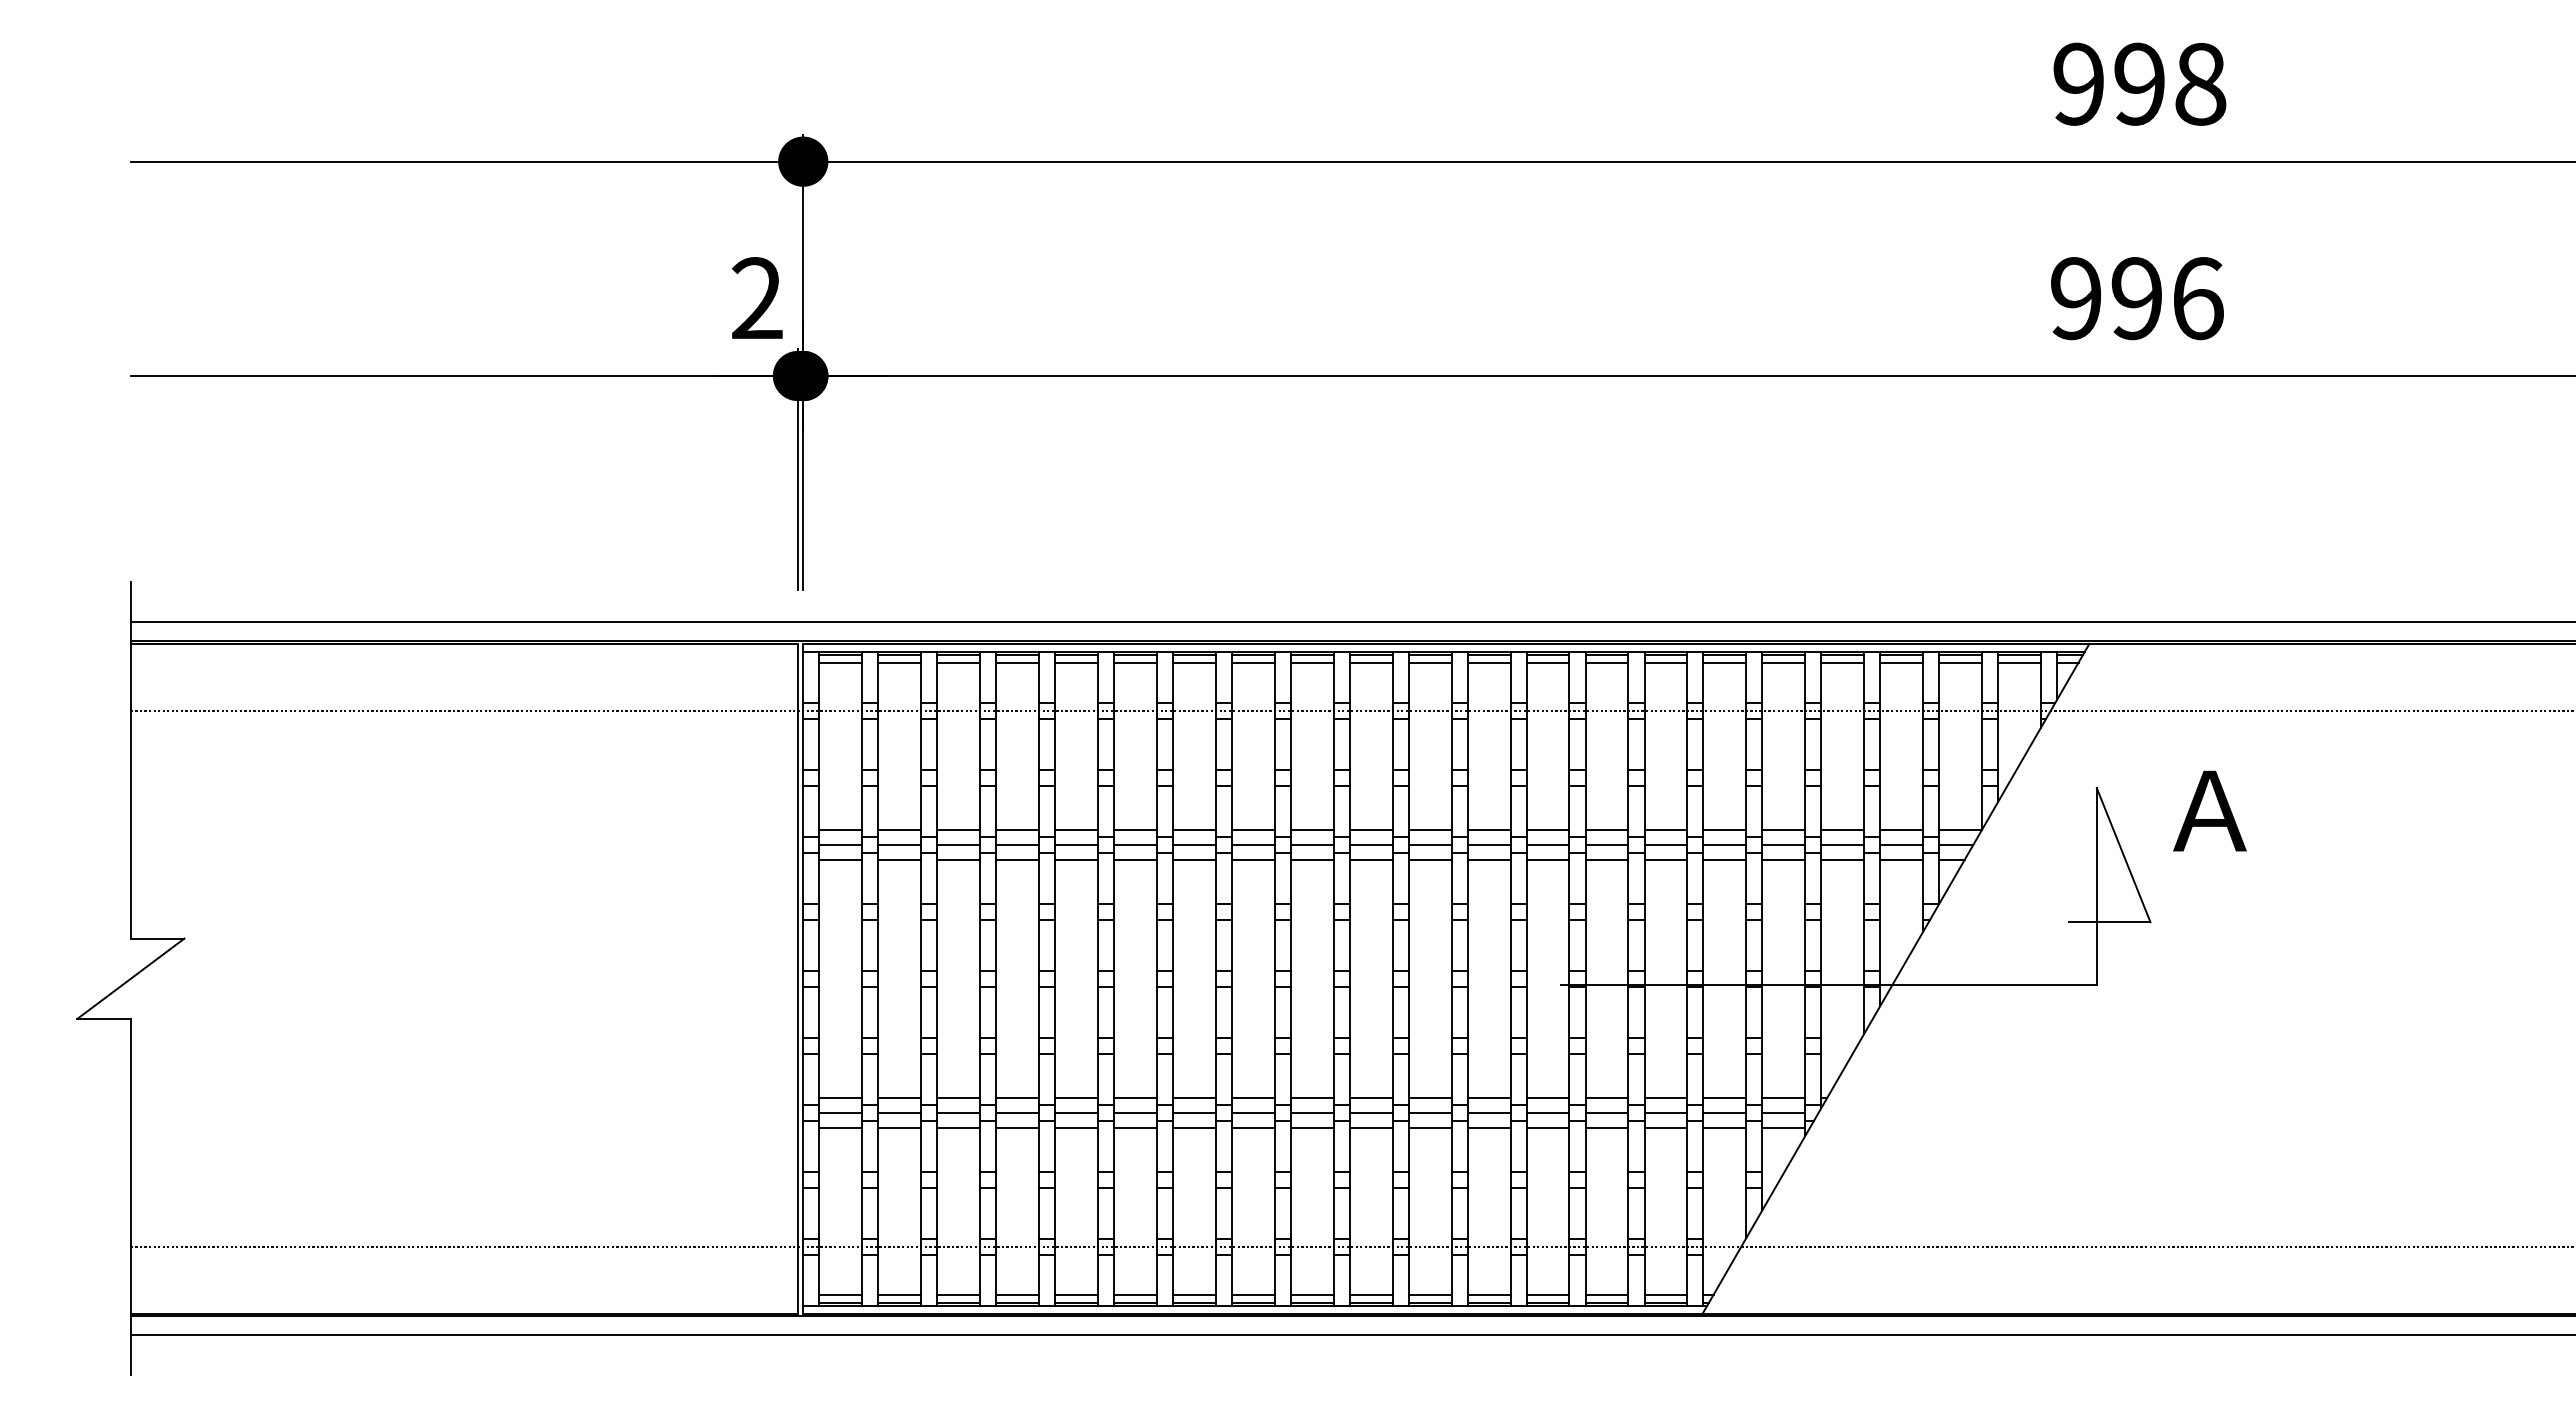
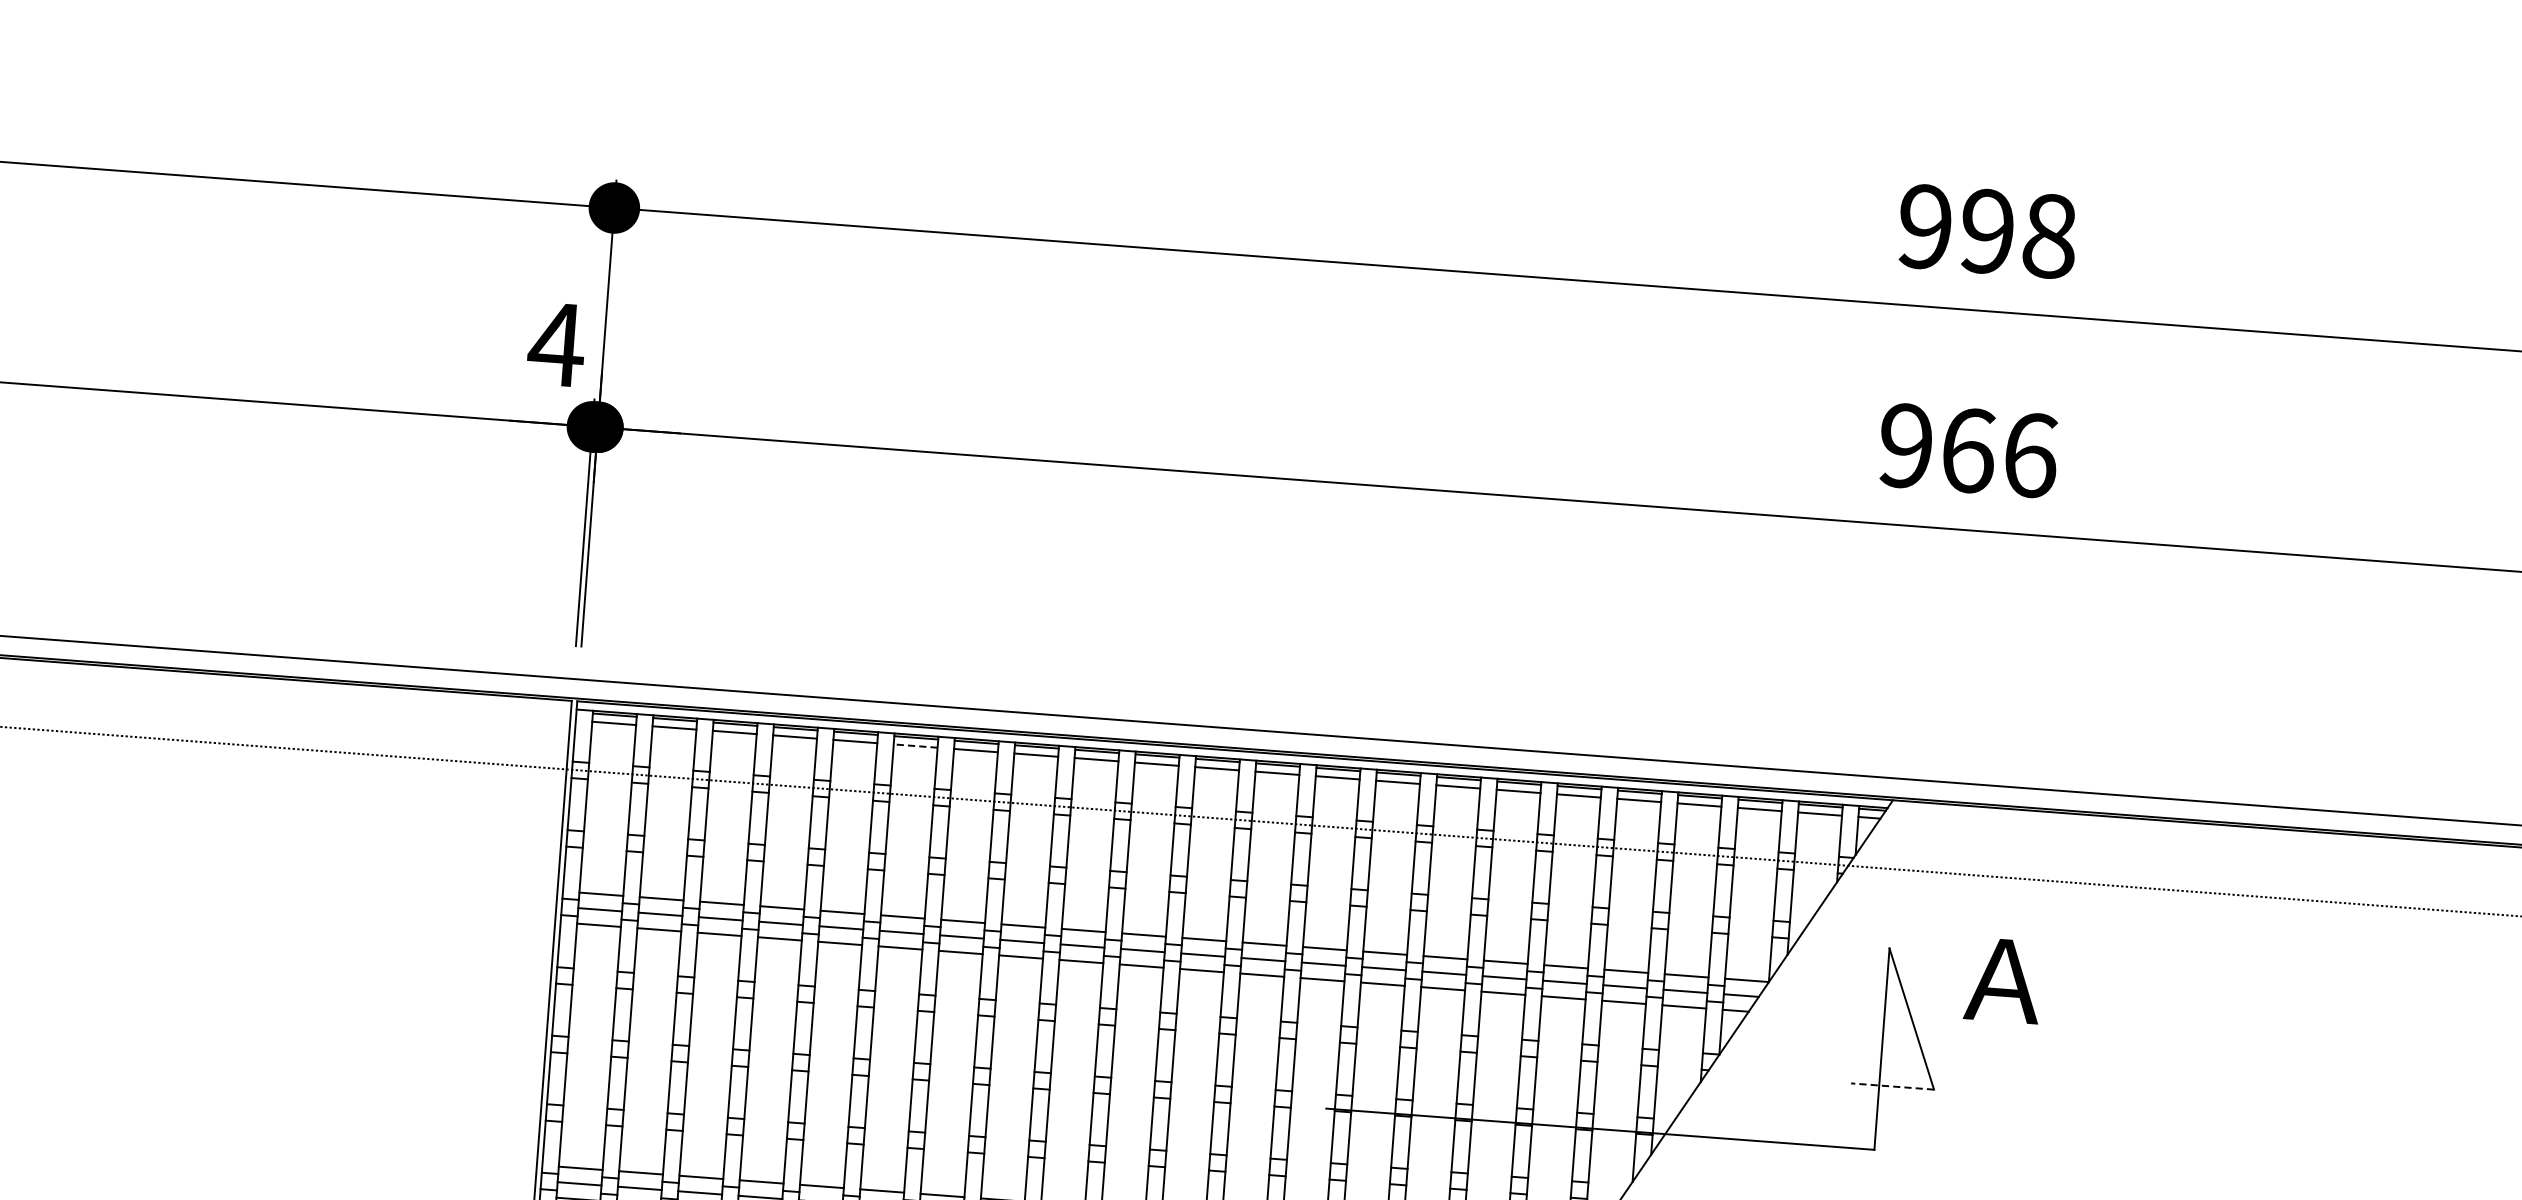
text: (756, 297) -> (556, 343), 2 -> 4
text: (2137, 298) -> (1968, 450), 996 -> 966
line: (1134, 662) -> (914, 745), solid -> dashed
line: (2109, 922) -> (1892, 1086), solid -> dashed

